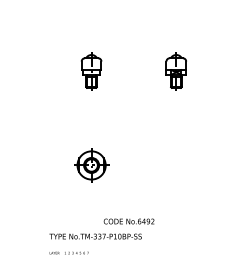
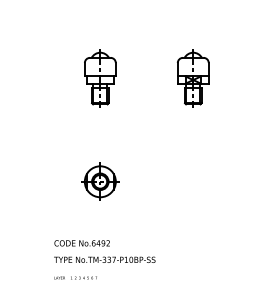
part: (91, 71) -> (100, 78), size x1.43
part: (176, 71) -> (193, 78), size x1.43
text: (128, 221) -> (81, 243), moved

